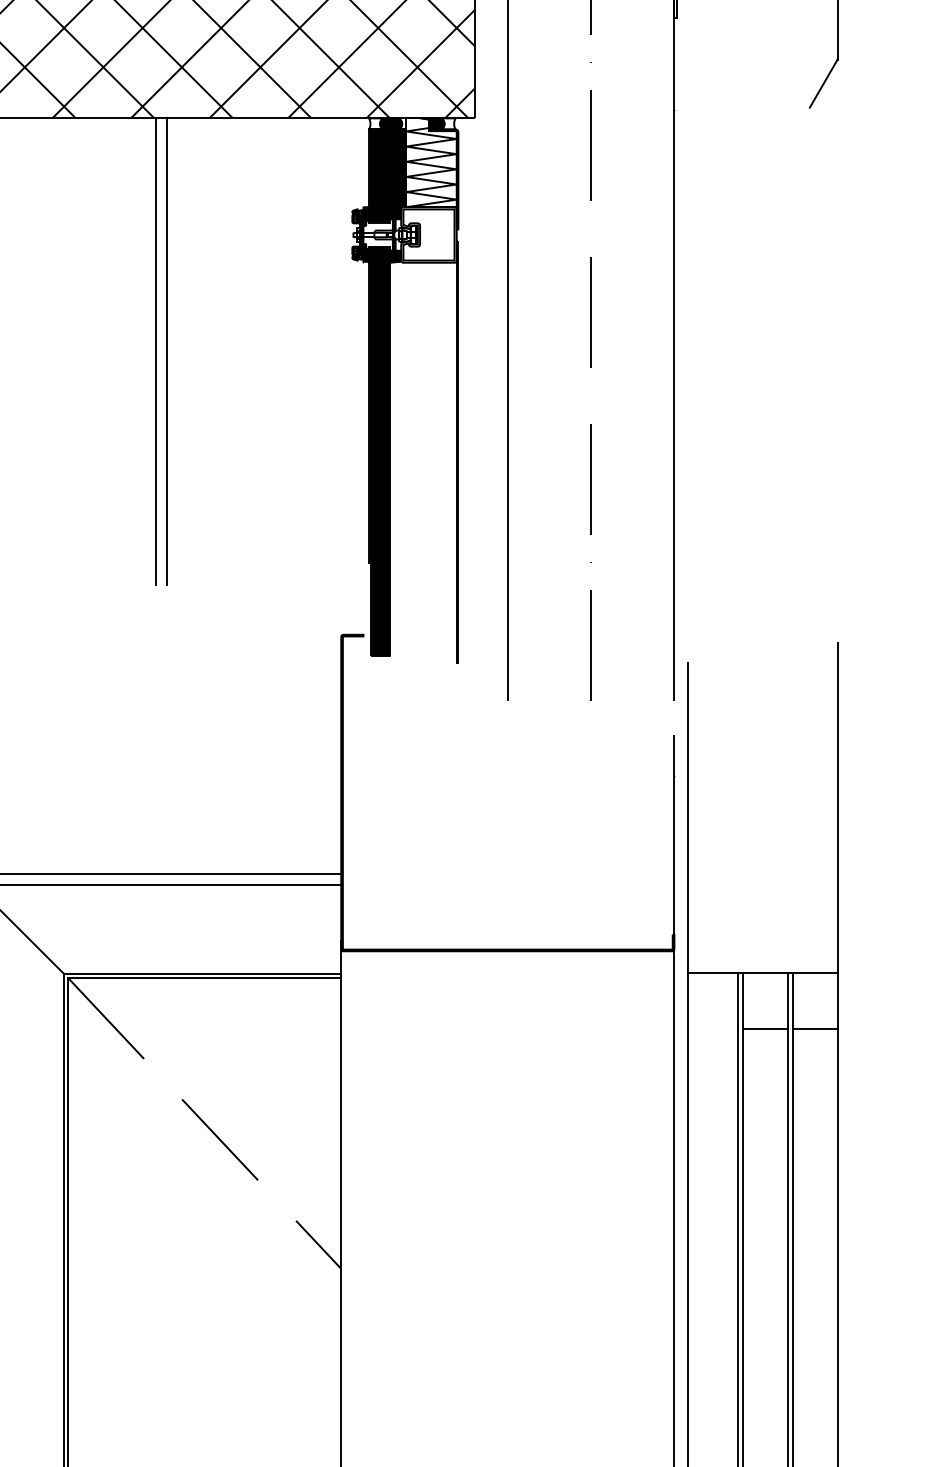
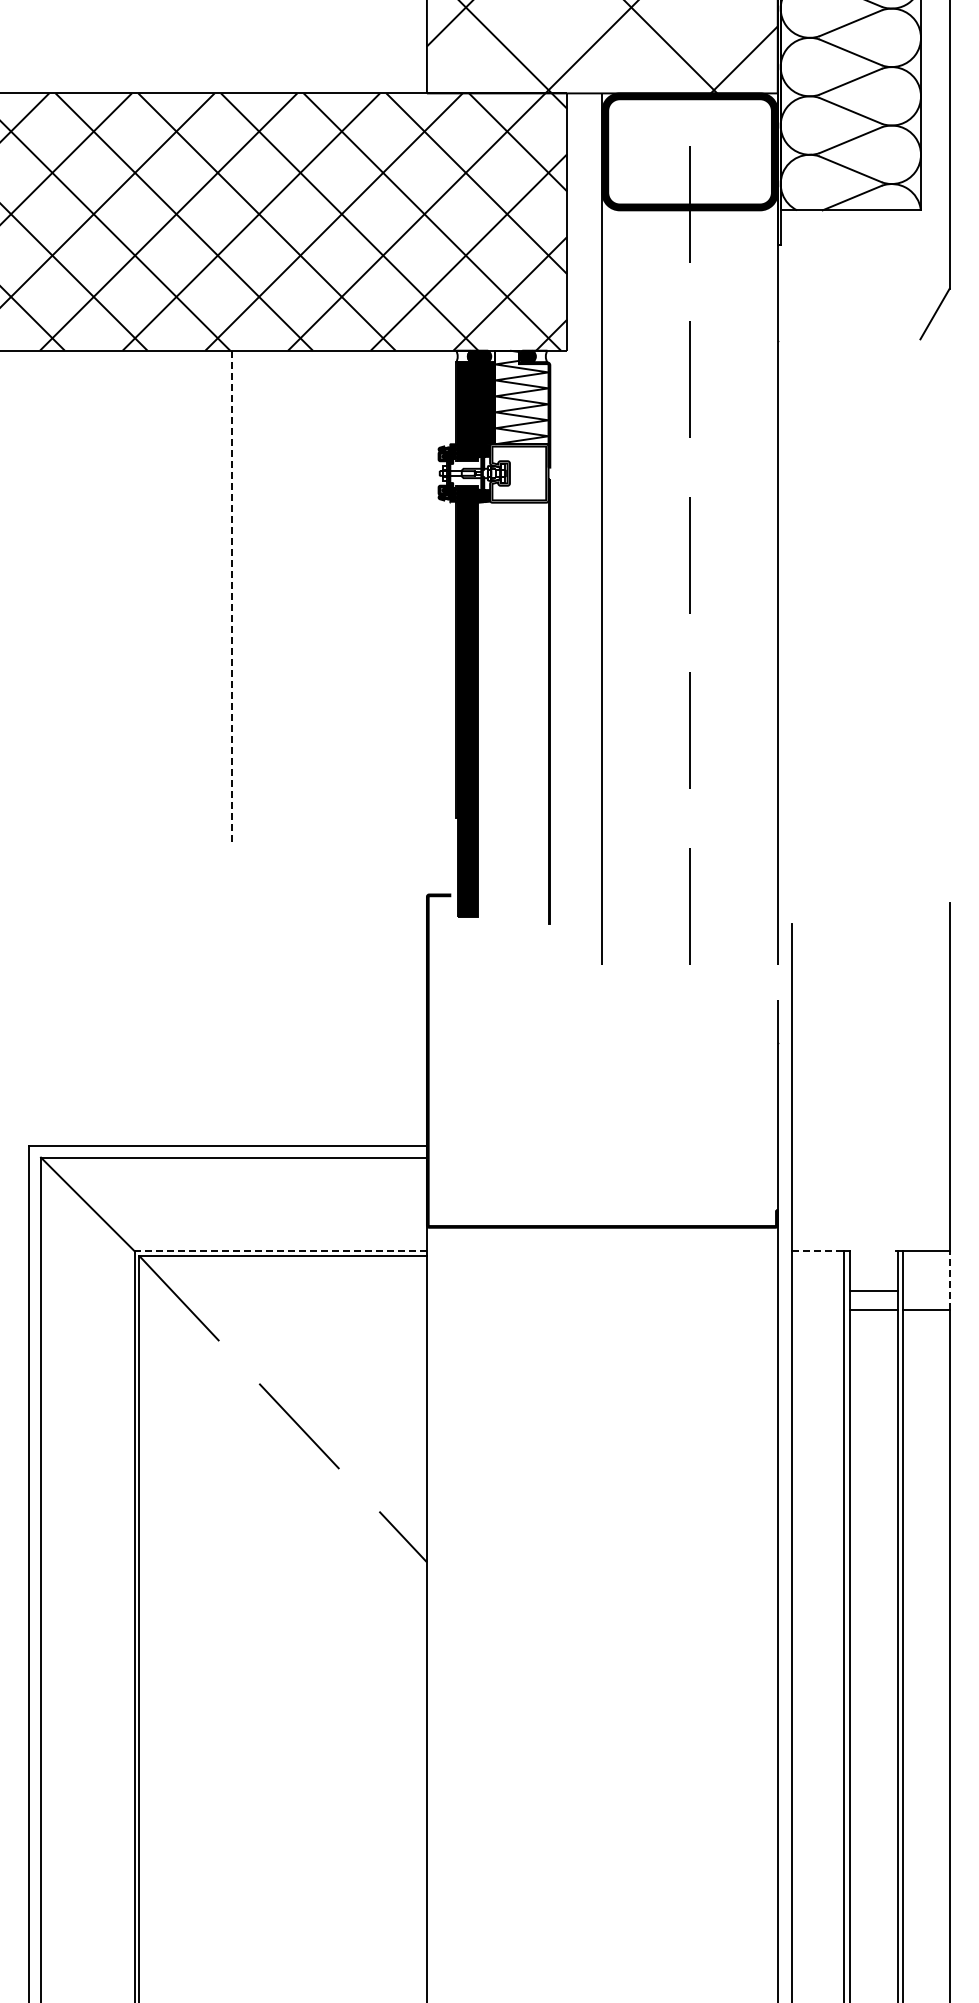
line: (167, 350) -> (243, 595), removed
line: (155, 351) -> (231, 596), solid -> dashed
line: (202, 973) -> (280, 1251), solid -> dashed
line: (713, 973) -> (818, 1251), solid -> dashed
line: (765, 973) -> (873, 1291), moved
line: (837, 1000) -> (949, 1279), solid -> dashed

